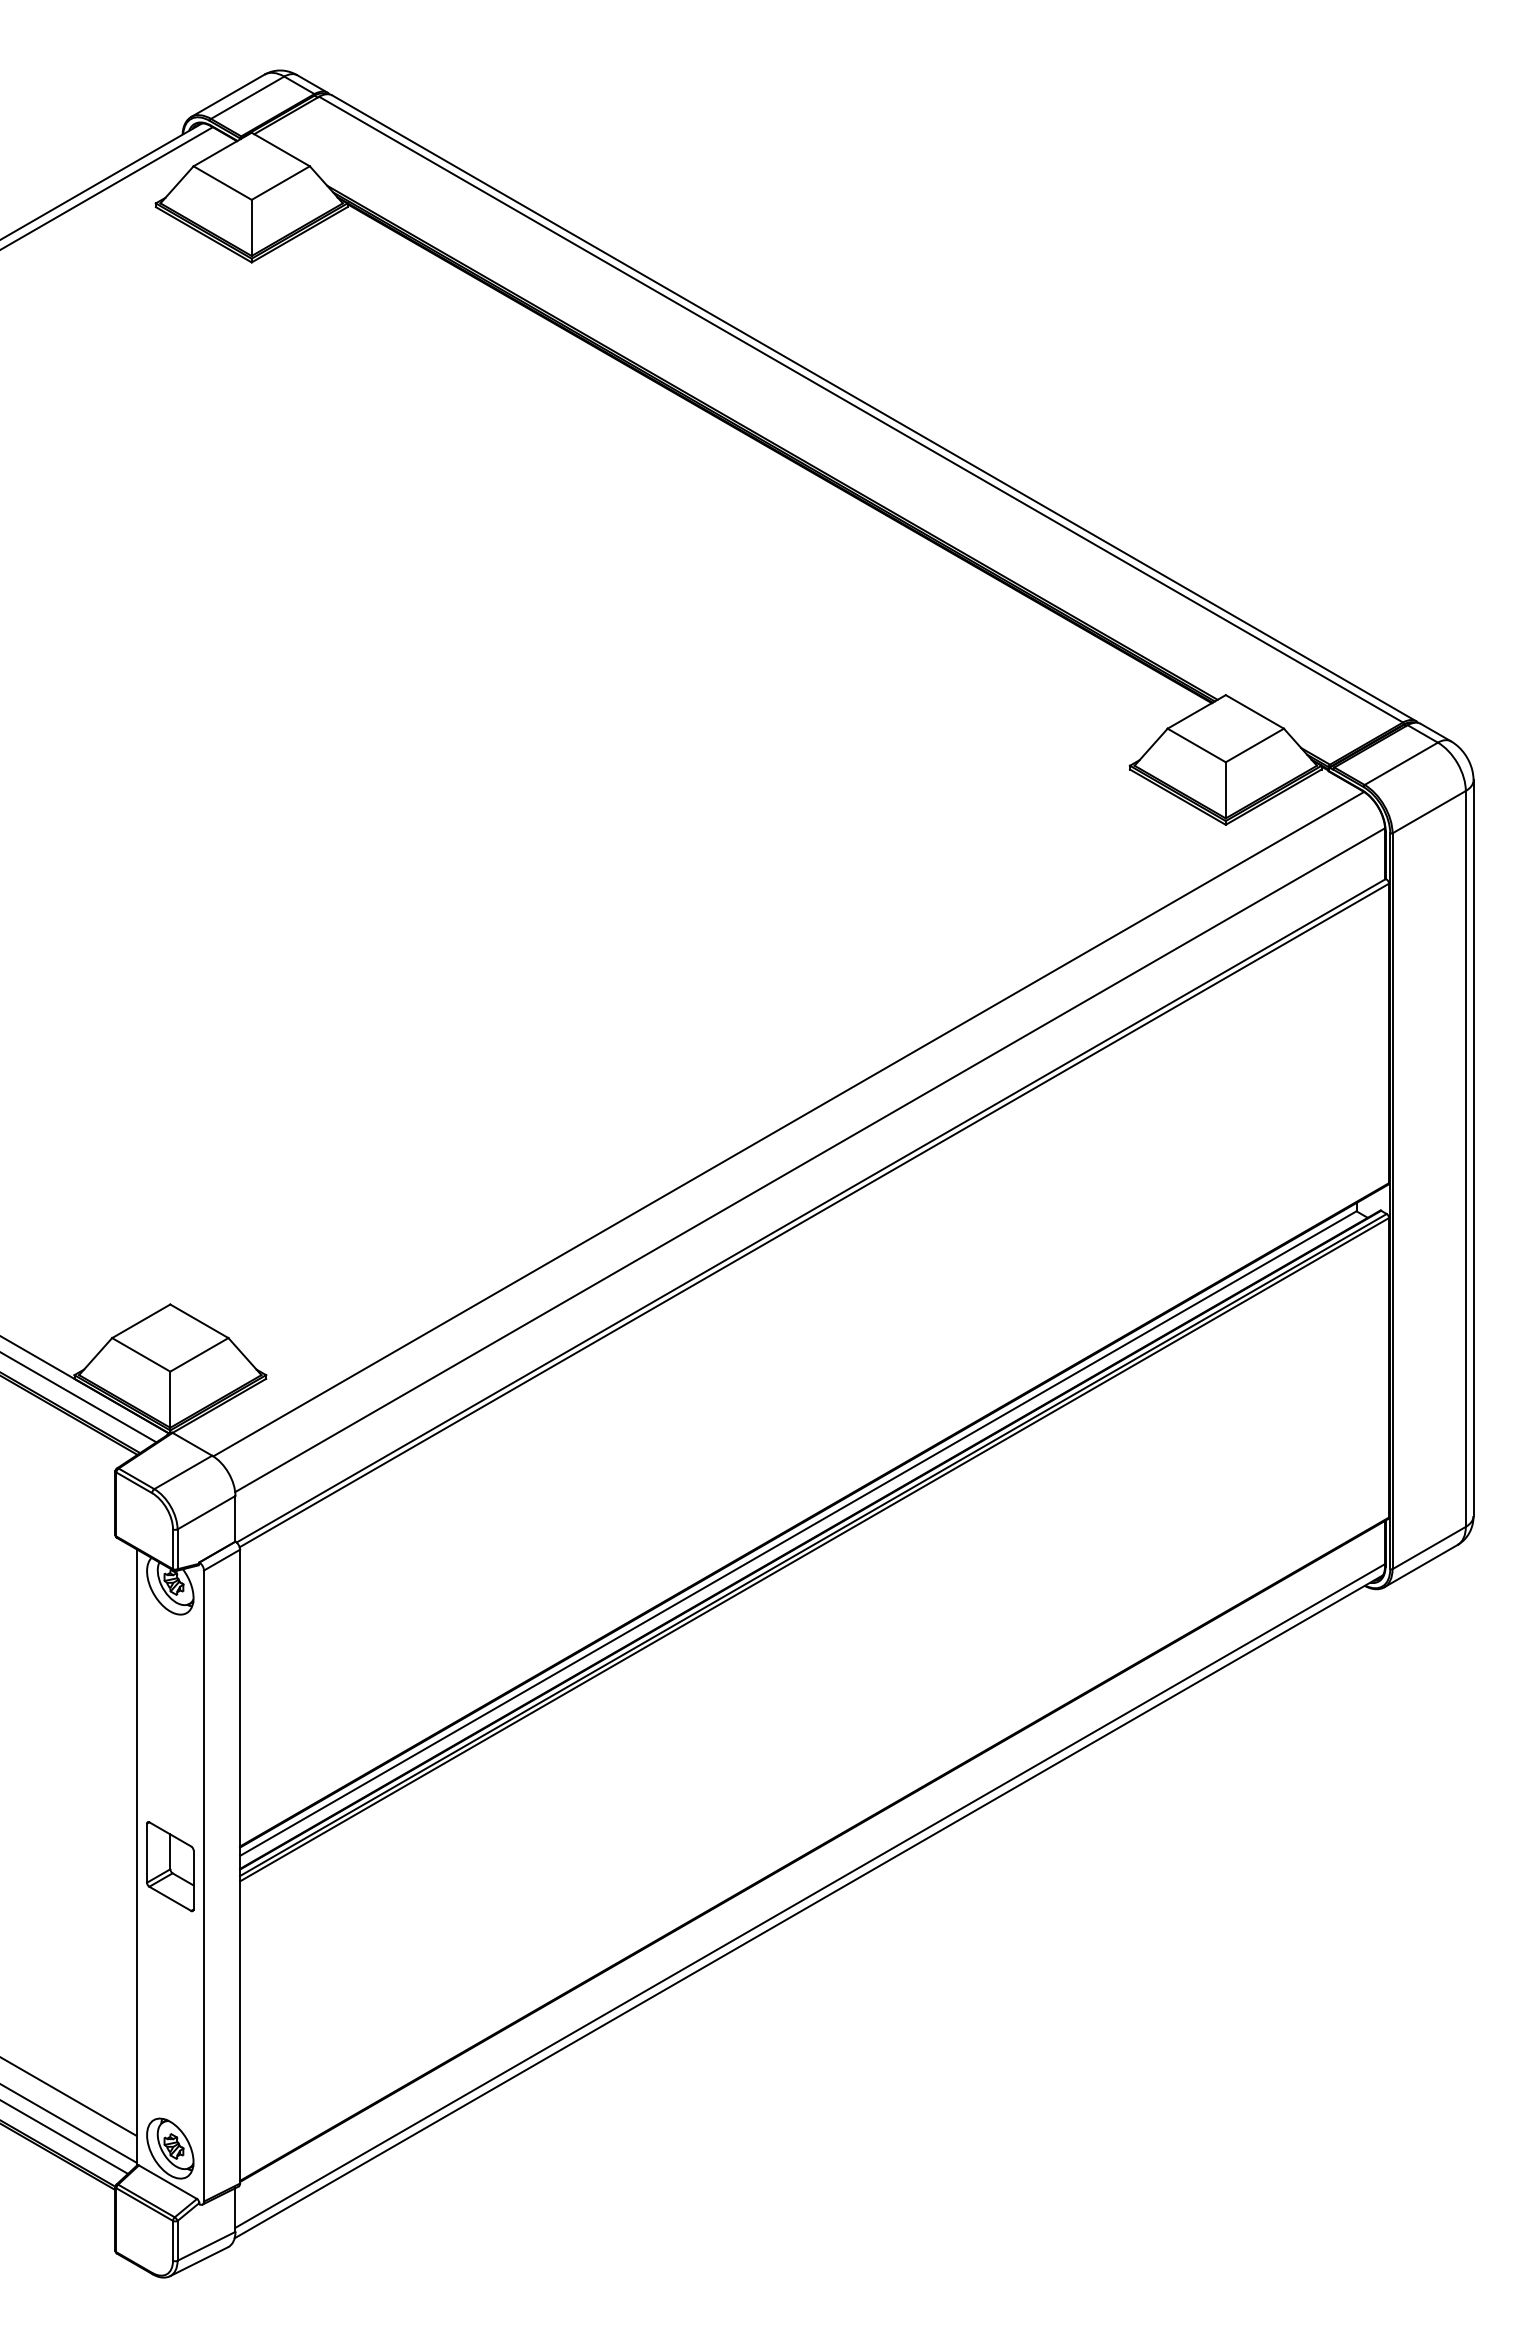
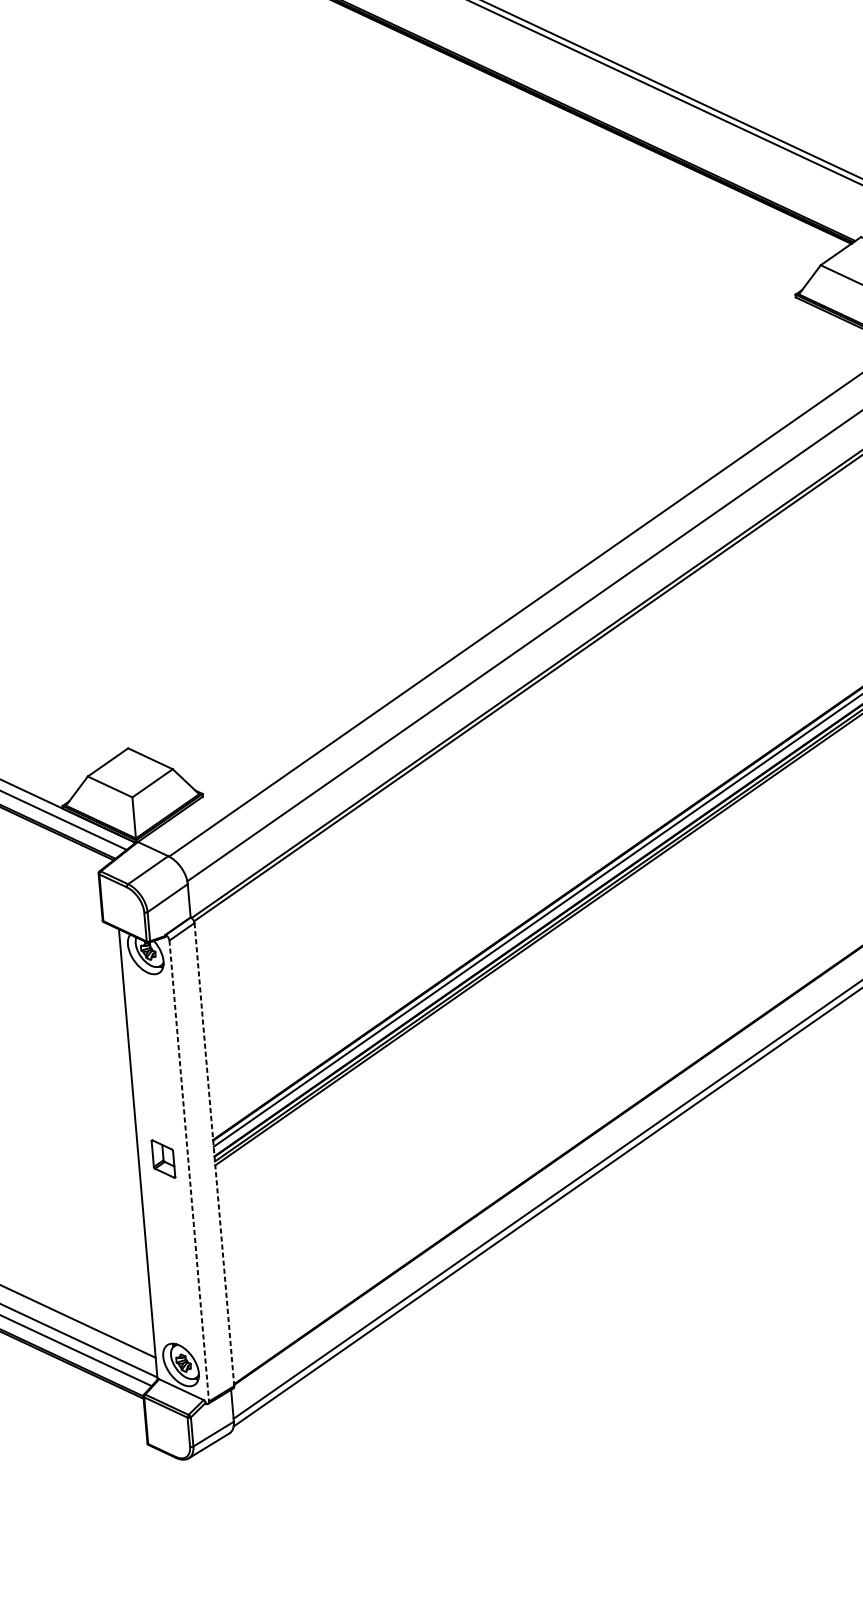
part: (170, 1866) -> (163, 1158), size x0.6
line: (240, 1866) -> (214, 1154), solid -> dashed
line: (203, 1886) -> (188, 1171), solid -> dashed

